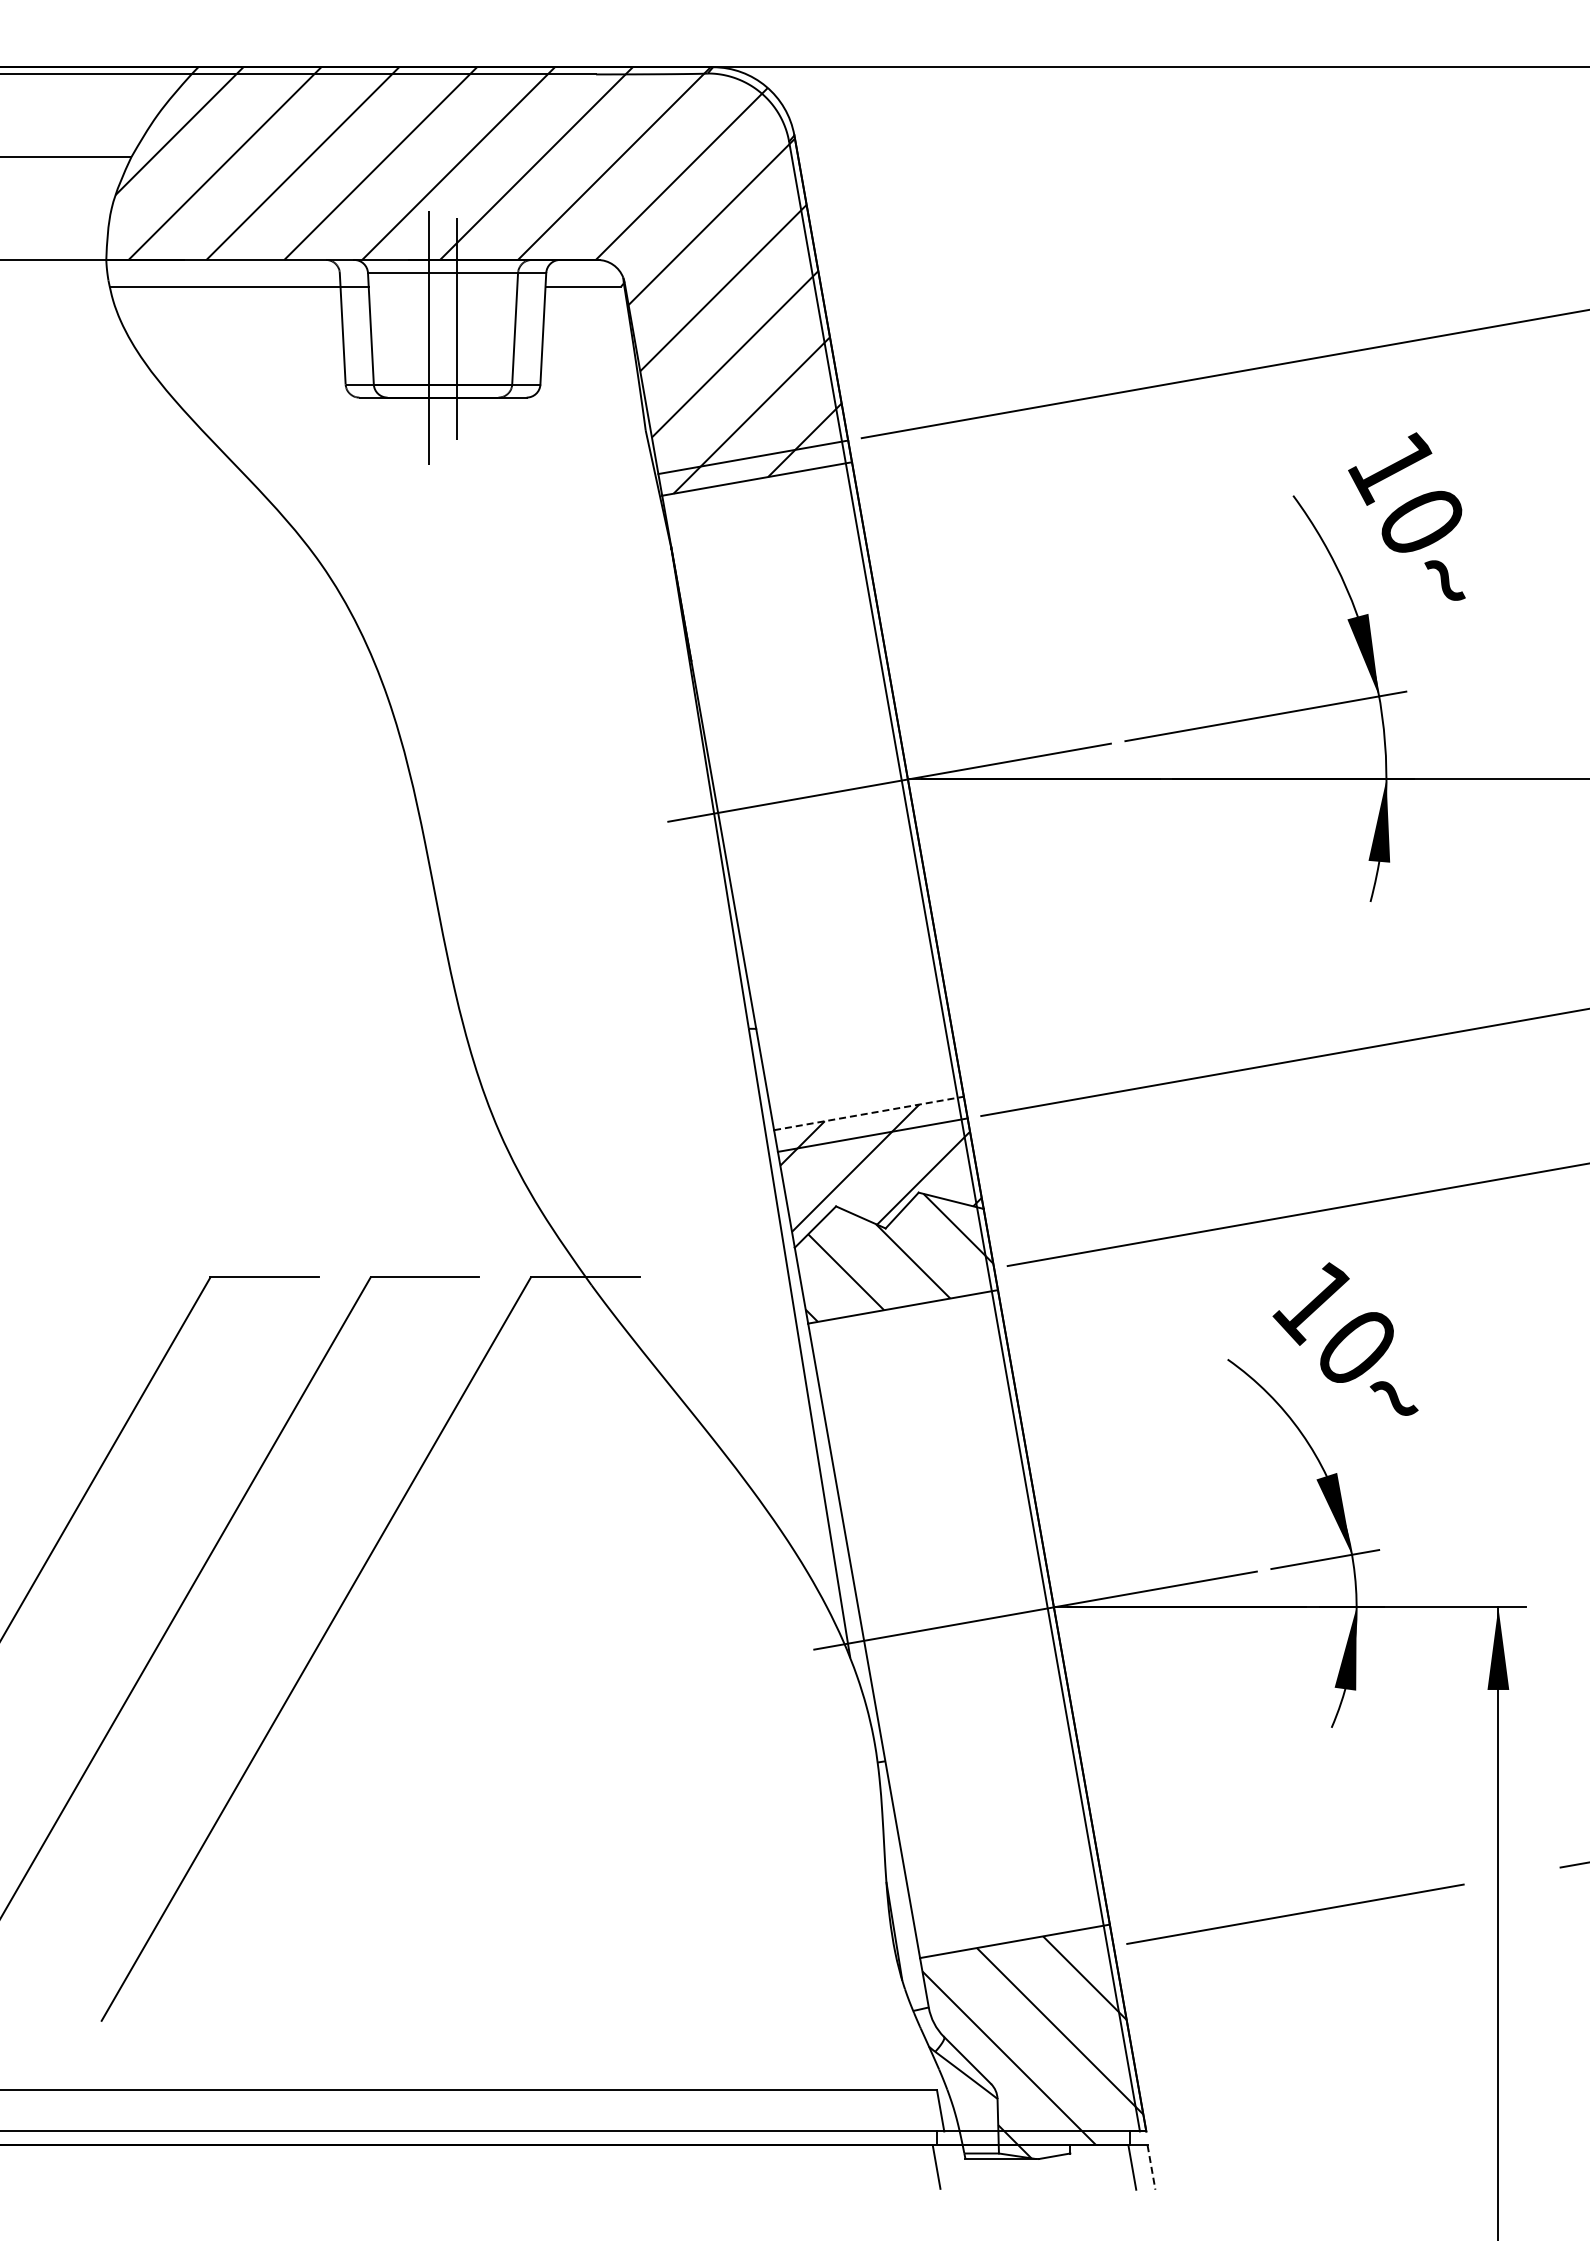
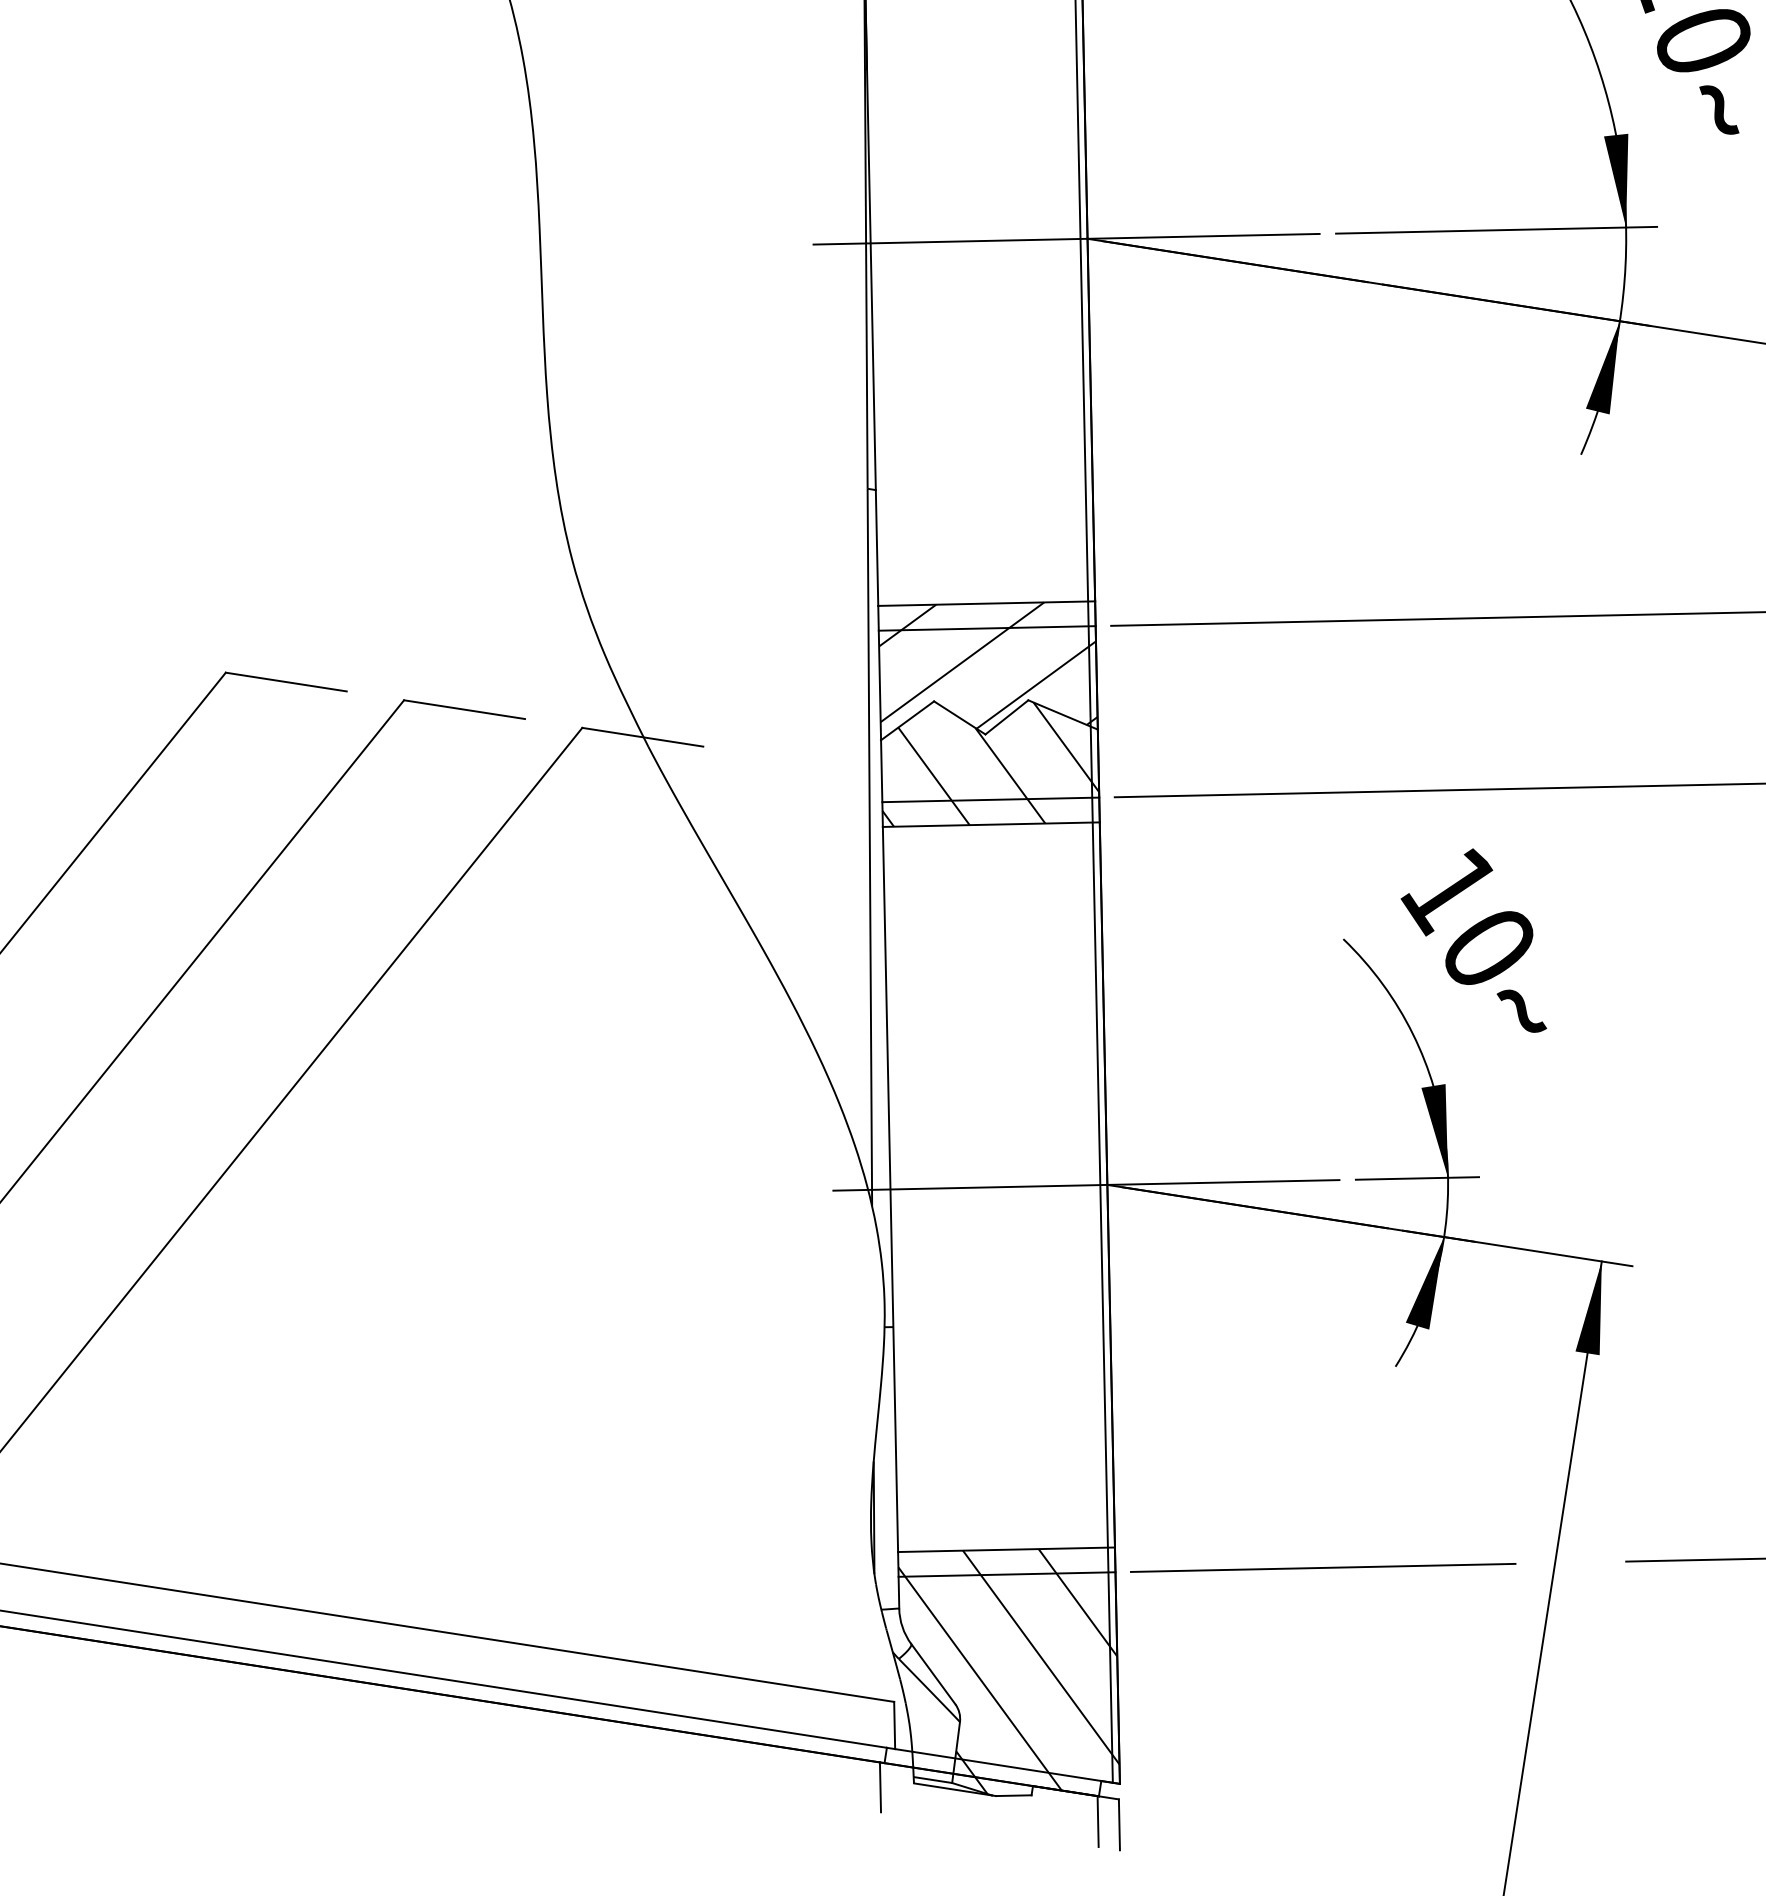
line: (869, 1113) -> (987, 603), dashed -> solid
line: (899, 1284) -> (991, 799), added
line: (1018, 1962) -> (1006, 1573), added
line: (1151, 2167) -> (1119, 1824), dashed -> solid

